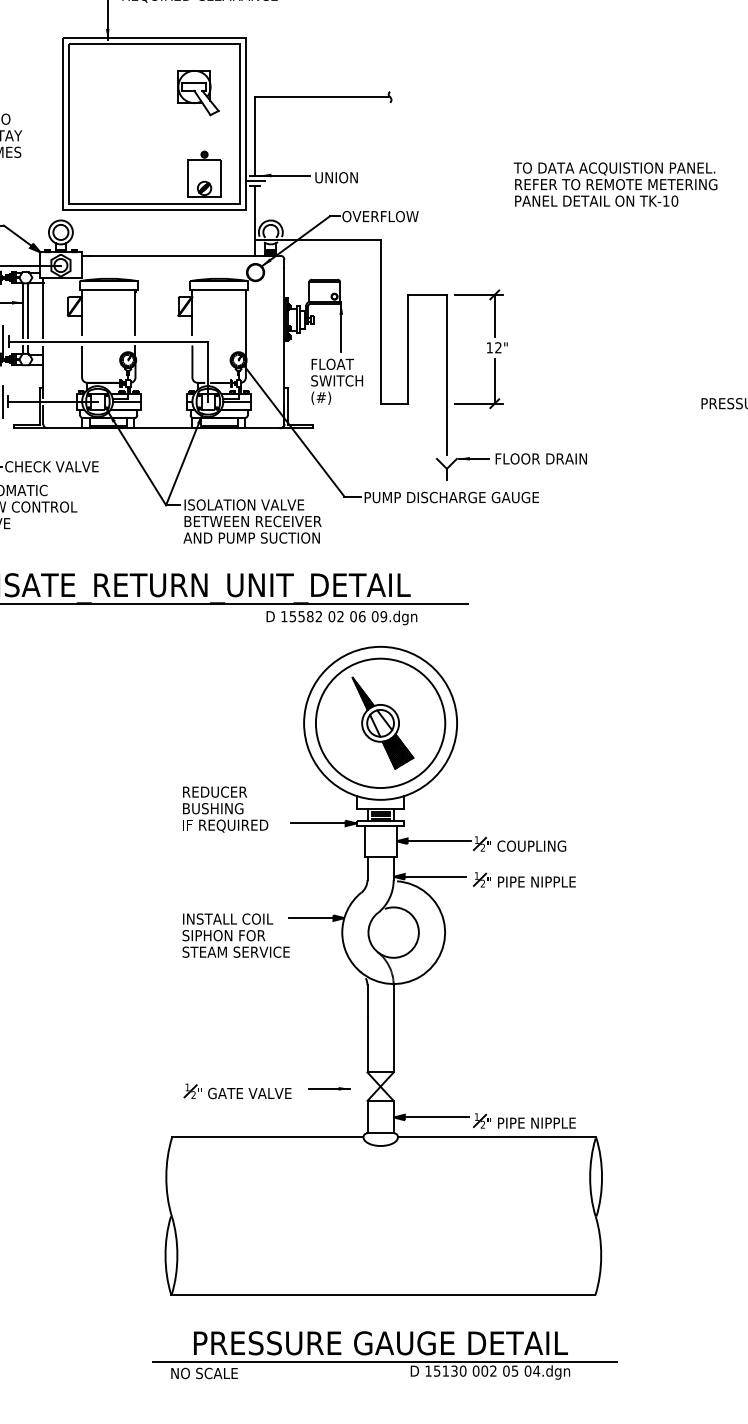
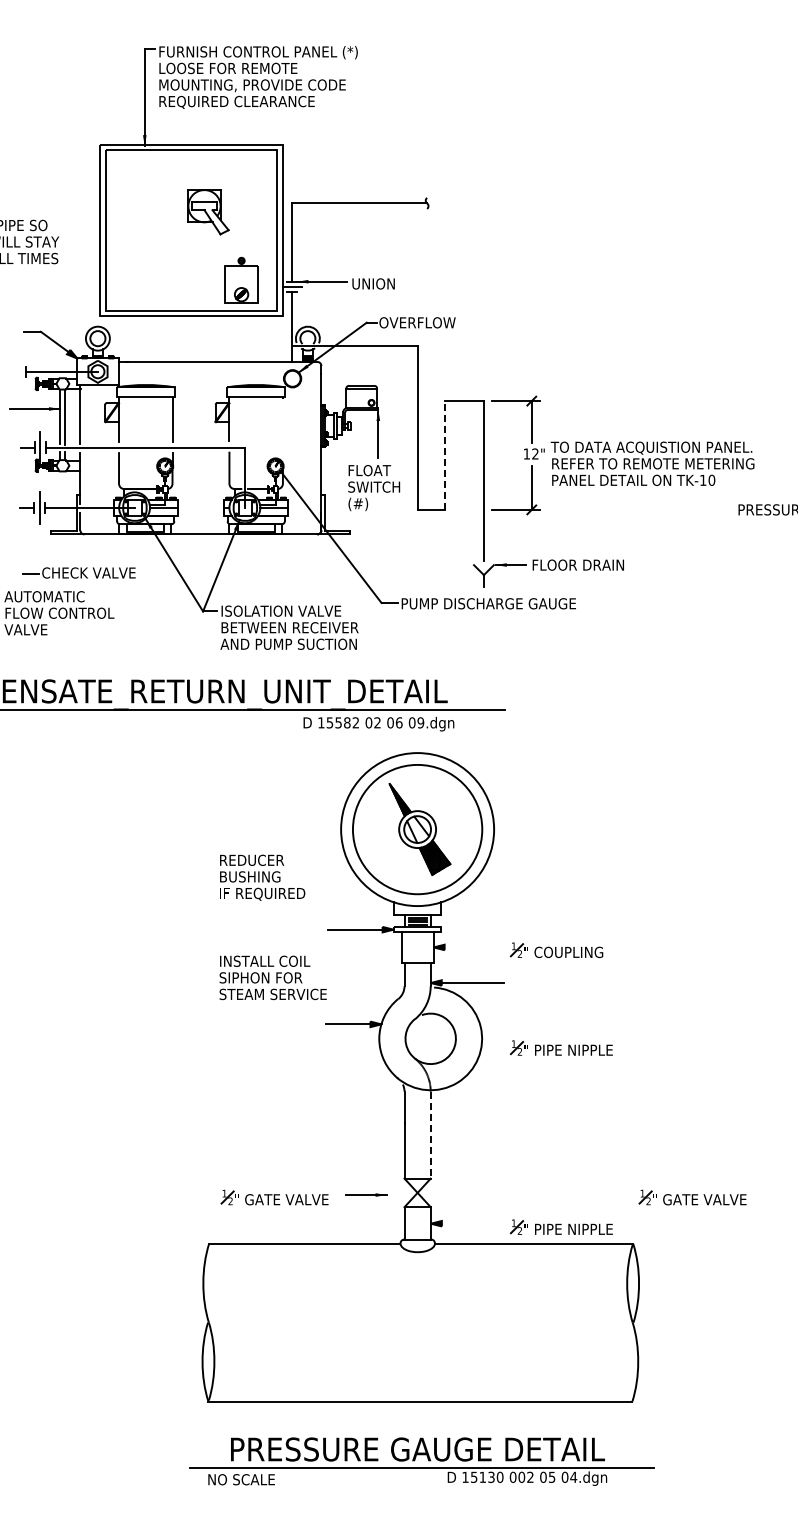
part: (198, 93) -> (208, 212), moved
text: (615, 184) -> (652, 463), moved
line: (245, 324) -> (282, 430), removed
line: (408, 349) -> (445, 455), solid -> dashed
text: (225, 809) -> (262, 877), moved
line: (433, 841) -> (470, 947), removed
part: (524, 879) -> (561, 1047), moved
text: (235, 935) -> (272, 977), moved
line: (393, 1029) -> (430, 1135), solid -> dashed
part: (655, 1091) -> (692, 1197), added
line: (430, 1117) -> (467, 1223), removed

